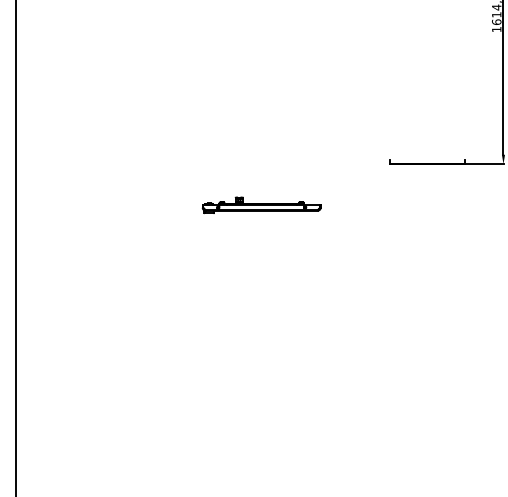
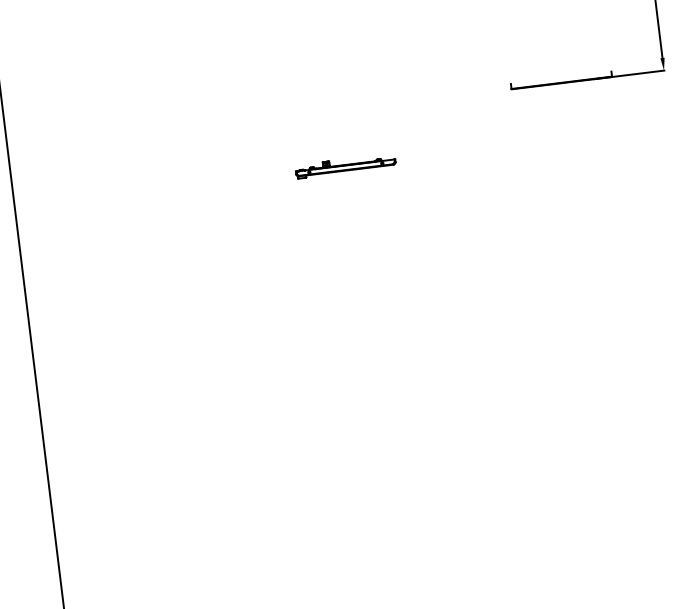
part: (261, 205) -> (345, 166), size x0.62

